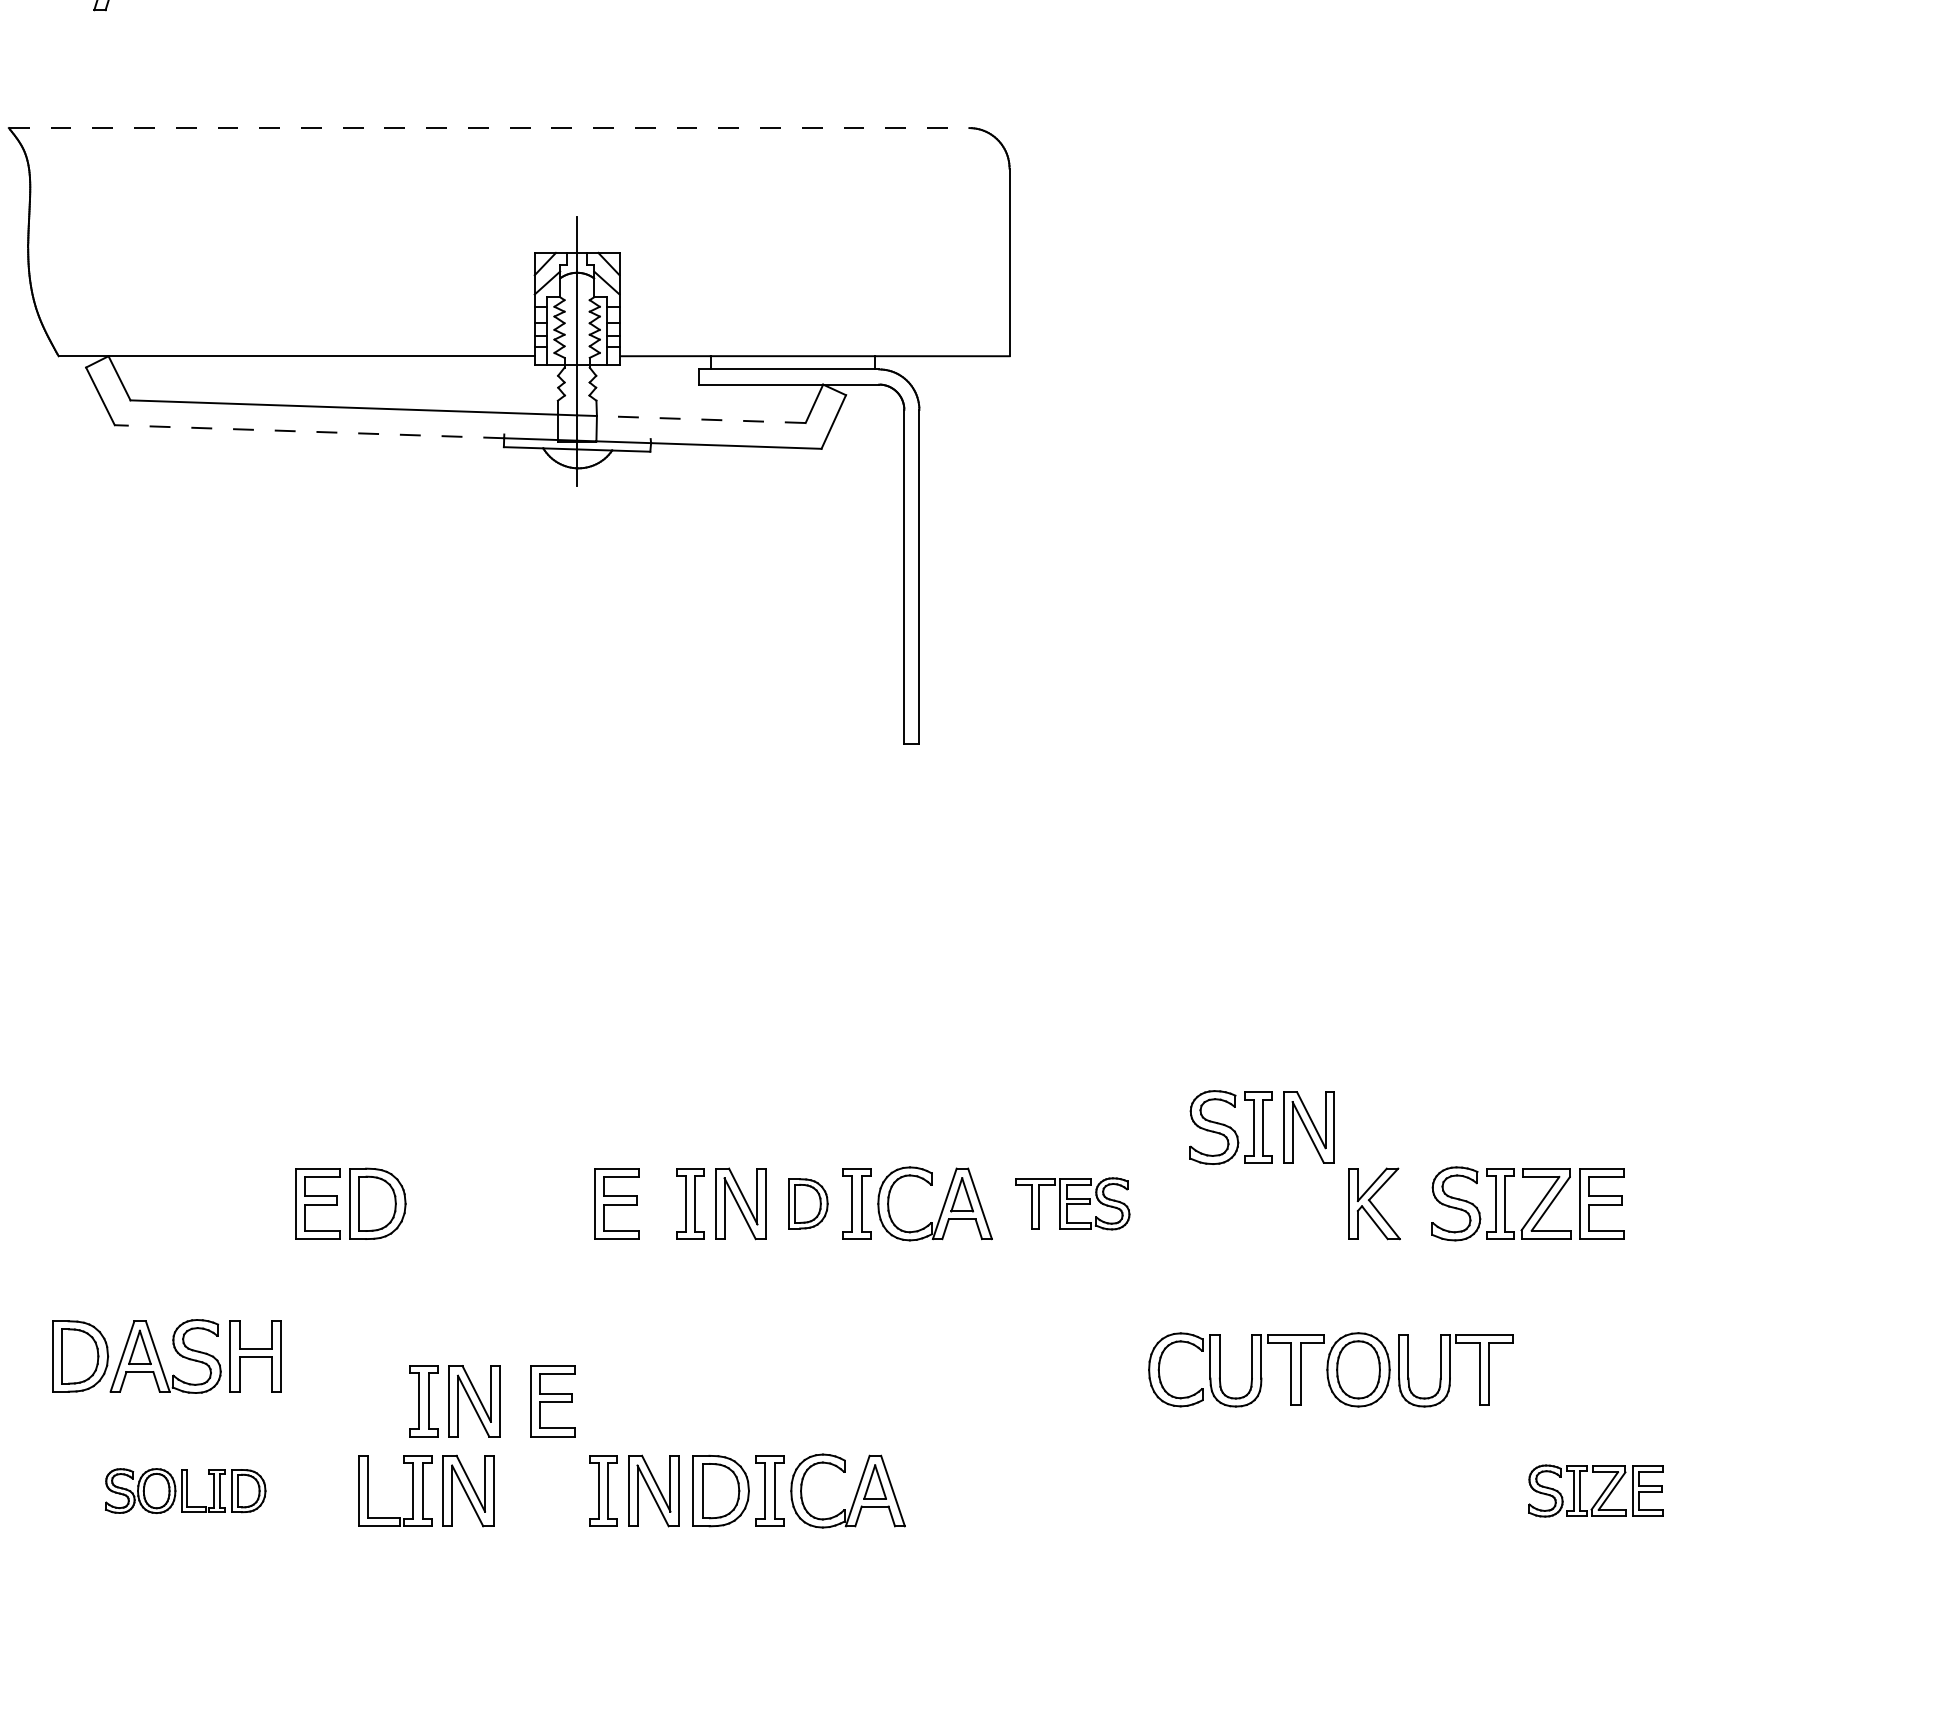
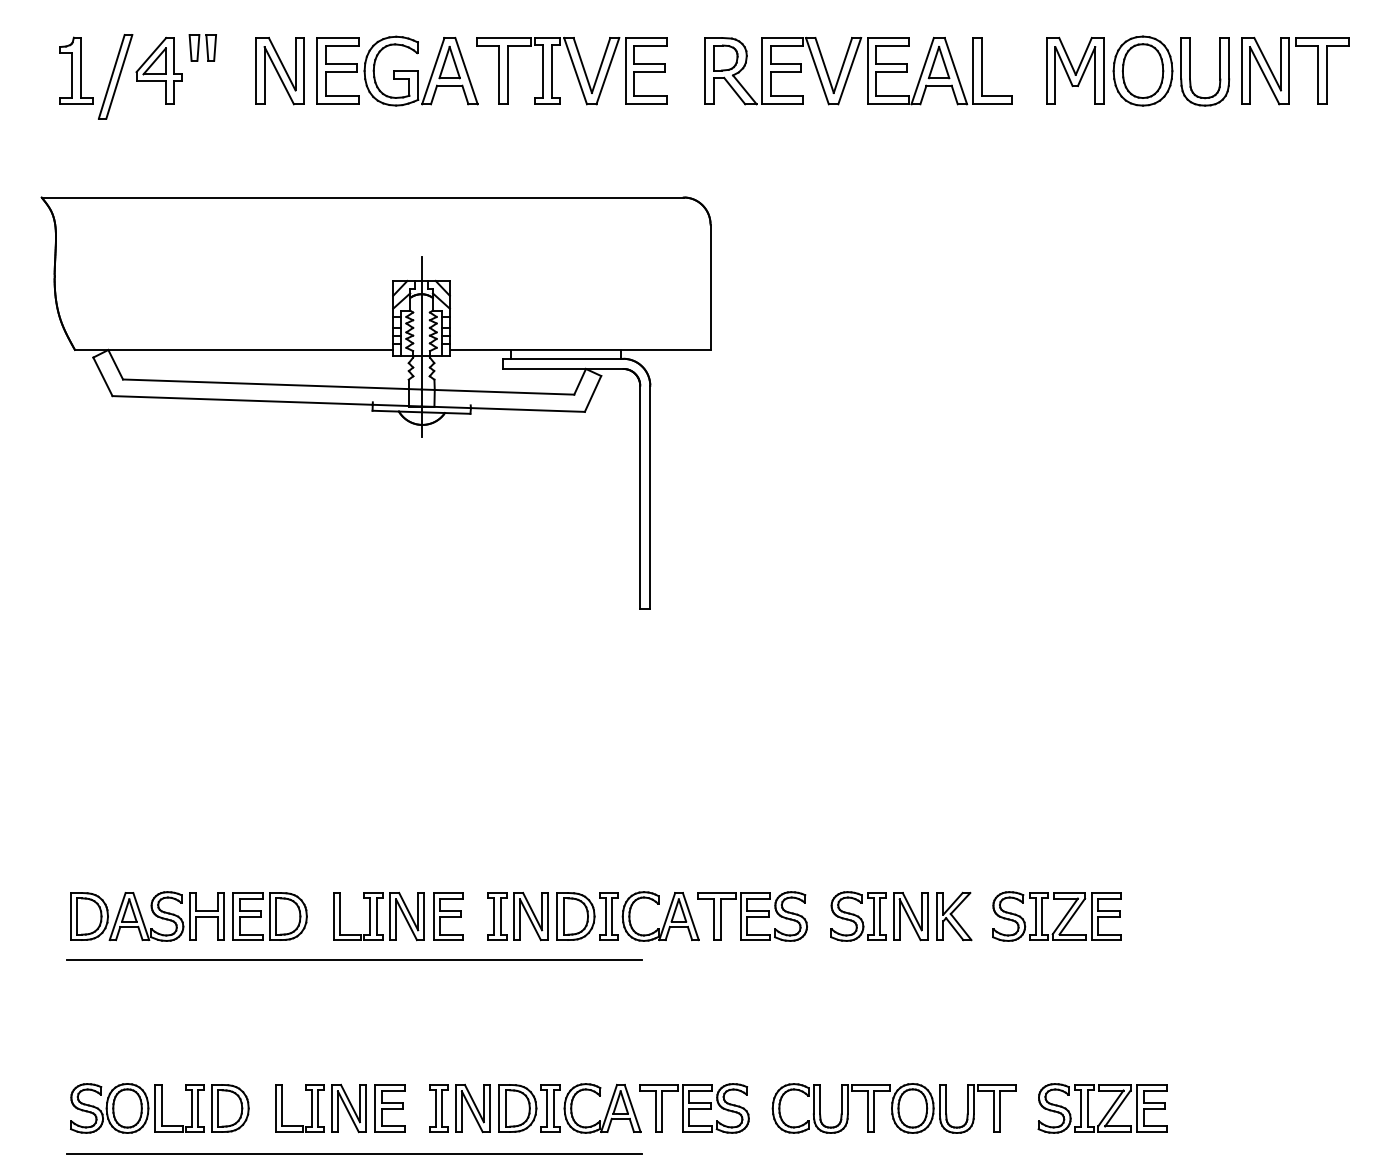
line: (488, 128) -> (362, 197), dashed -> solid
line: (701, 419) -> (504, 392), dashed -> solid
line: (309, 431) -> (242, 400), dashed -> solid
part: (1262, 1127) -> (879, 916), moved
part: (512, 1203) -> (378, 916), added
part: (807, 1203) -> (575, 916), size x1.43
part: (1072, 1203) -> (752, 916), size x1.43
line: (476, 1268) -> (354, 959), added
part: (167, 1356) -> (147, 916), moved
part: (1329, 1369) -> (893, 1108), moved
part: (454, 1401) -> (339, 1048), removed
part: (551, 1401) -> (389, 1108), moved
part: (185, 1491) -> (159, 1108), size x1.67
part: (985, 1491) -> (694, 1108), added
part: (1595, 1491) -> (1102, 1108), size x1.43
line: (476, 1558) -> (354, 1153), added

